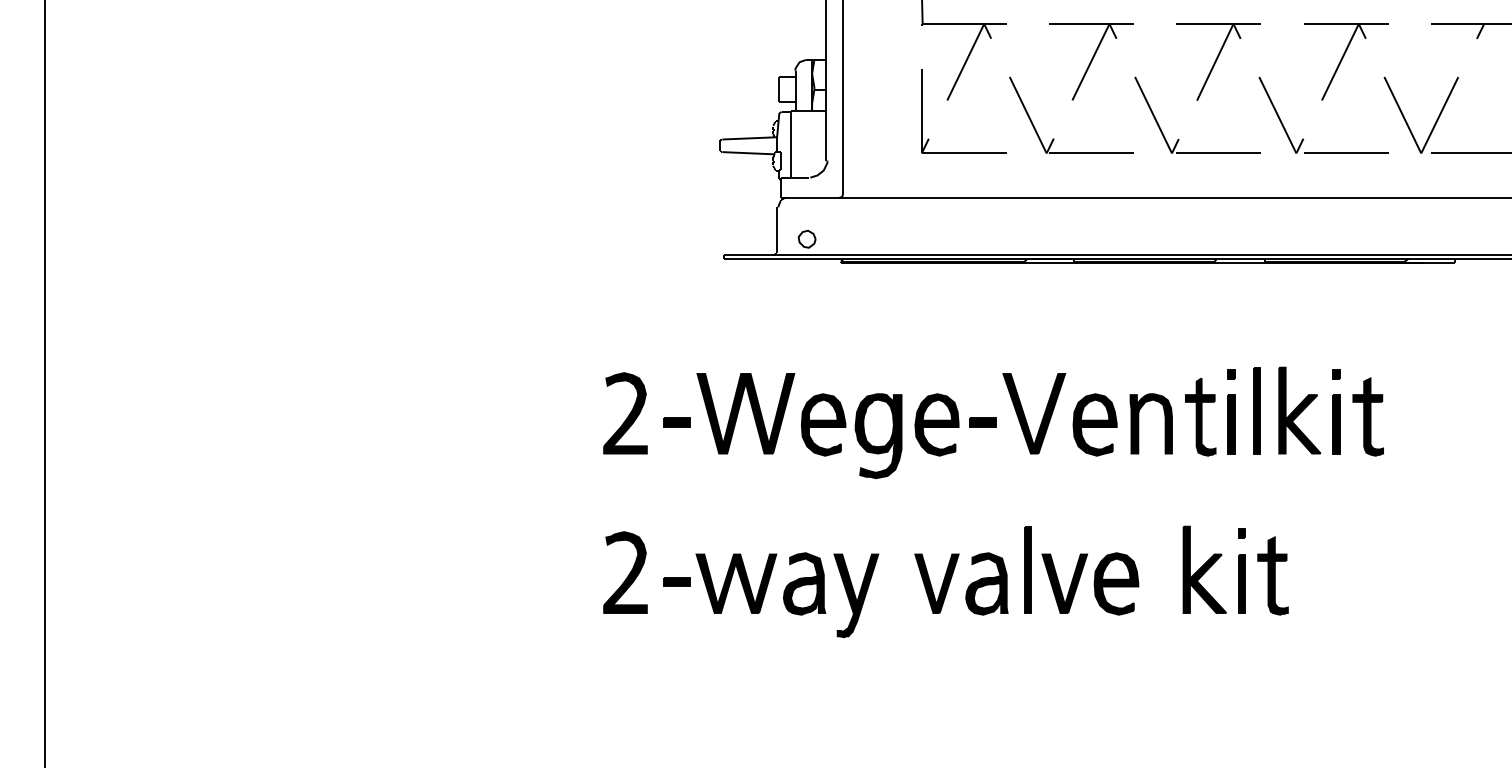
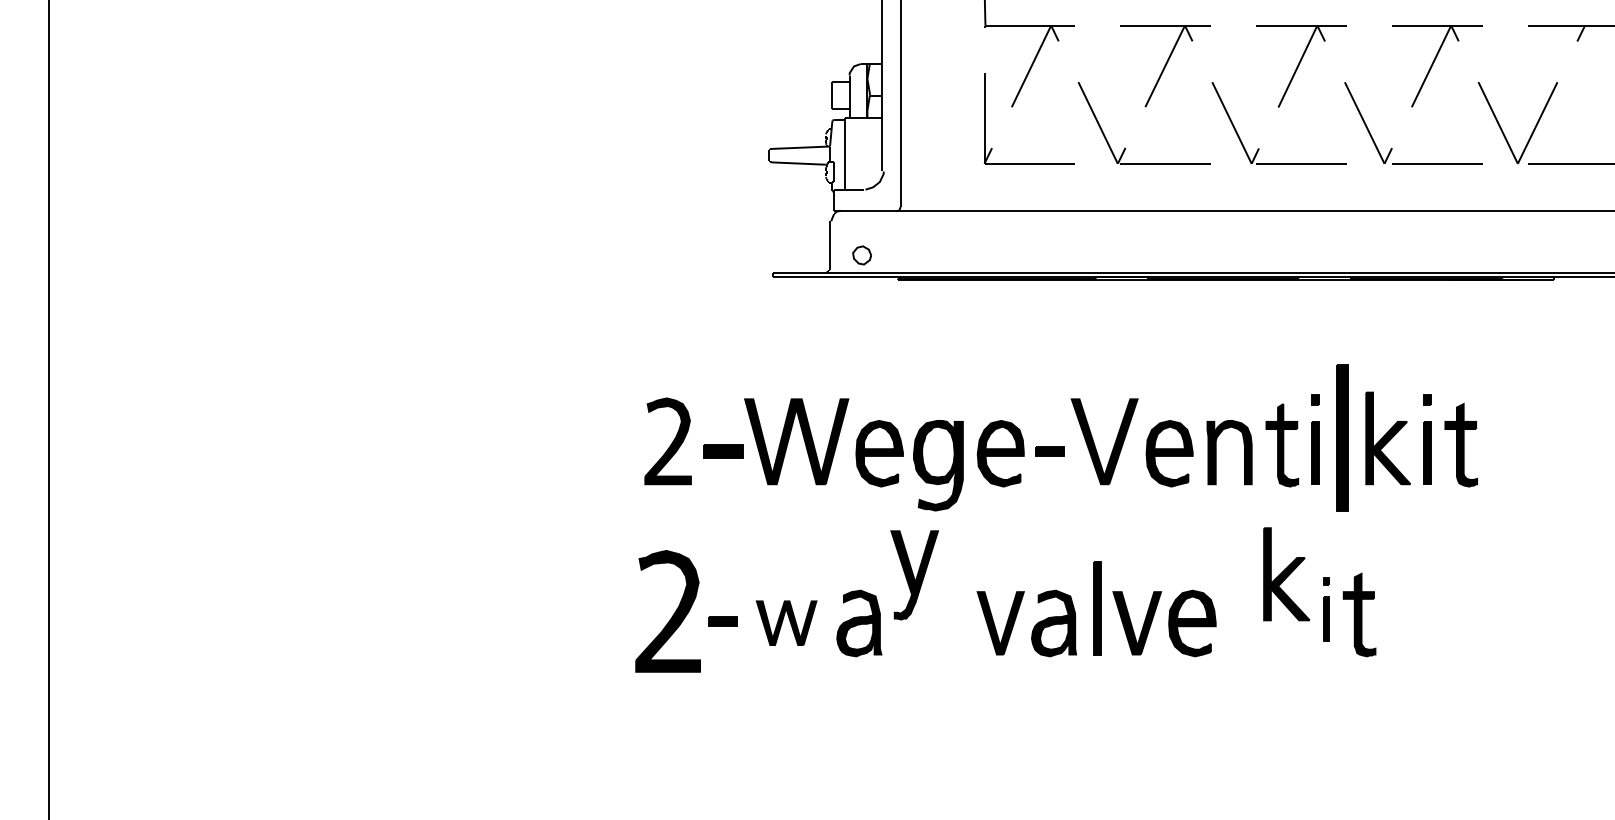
part: (1256, 410) -> (1341, 438), size x1.6
part: (676, 422) -> (722, 451), size x1.4
part: (1204, 569) -> (1286, 573), moved
part: (1241, 570) -> (1325, 609), size x0.7
part: (625, 572) -> (668, 611), size x1.4
part: (736, 583) -> (786, 623), size x0.7
part: (856, 595) -> (914, 574), moved

